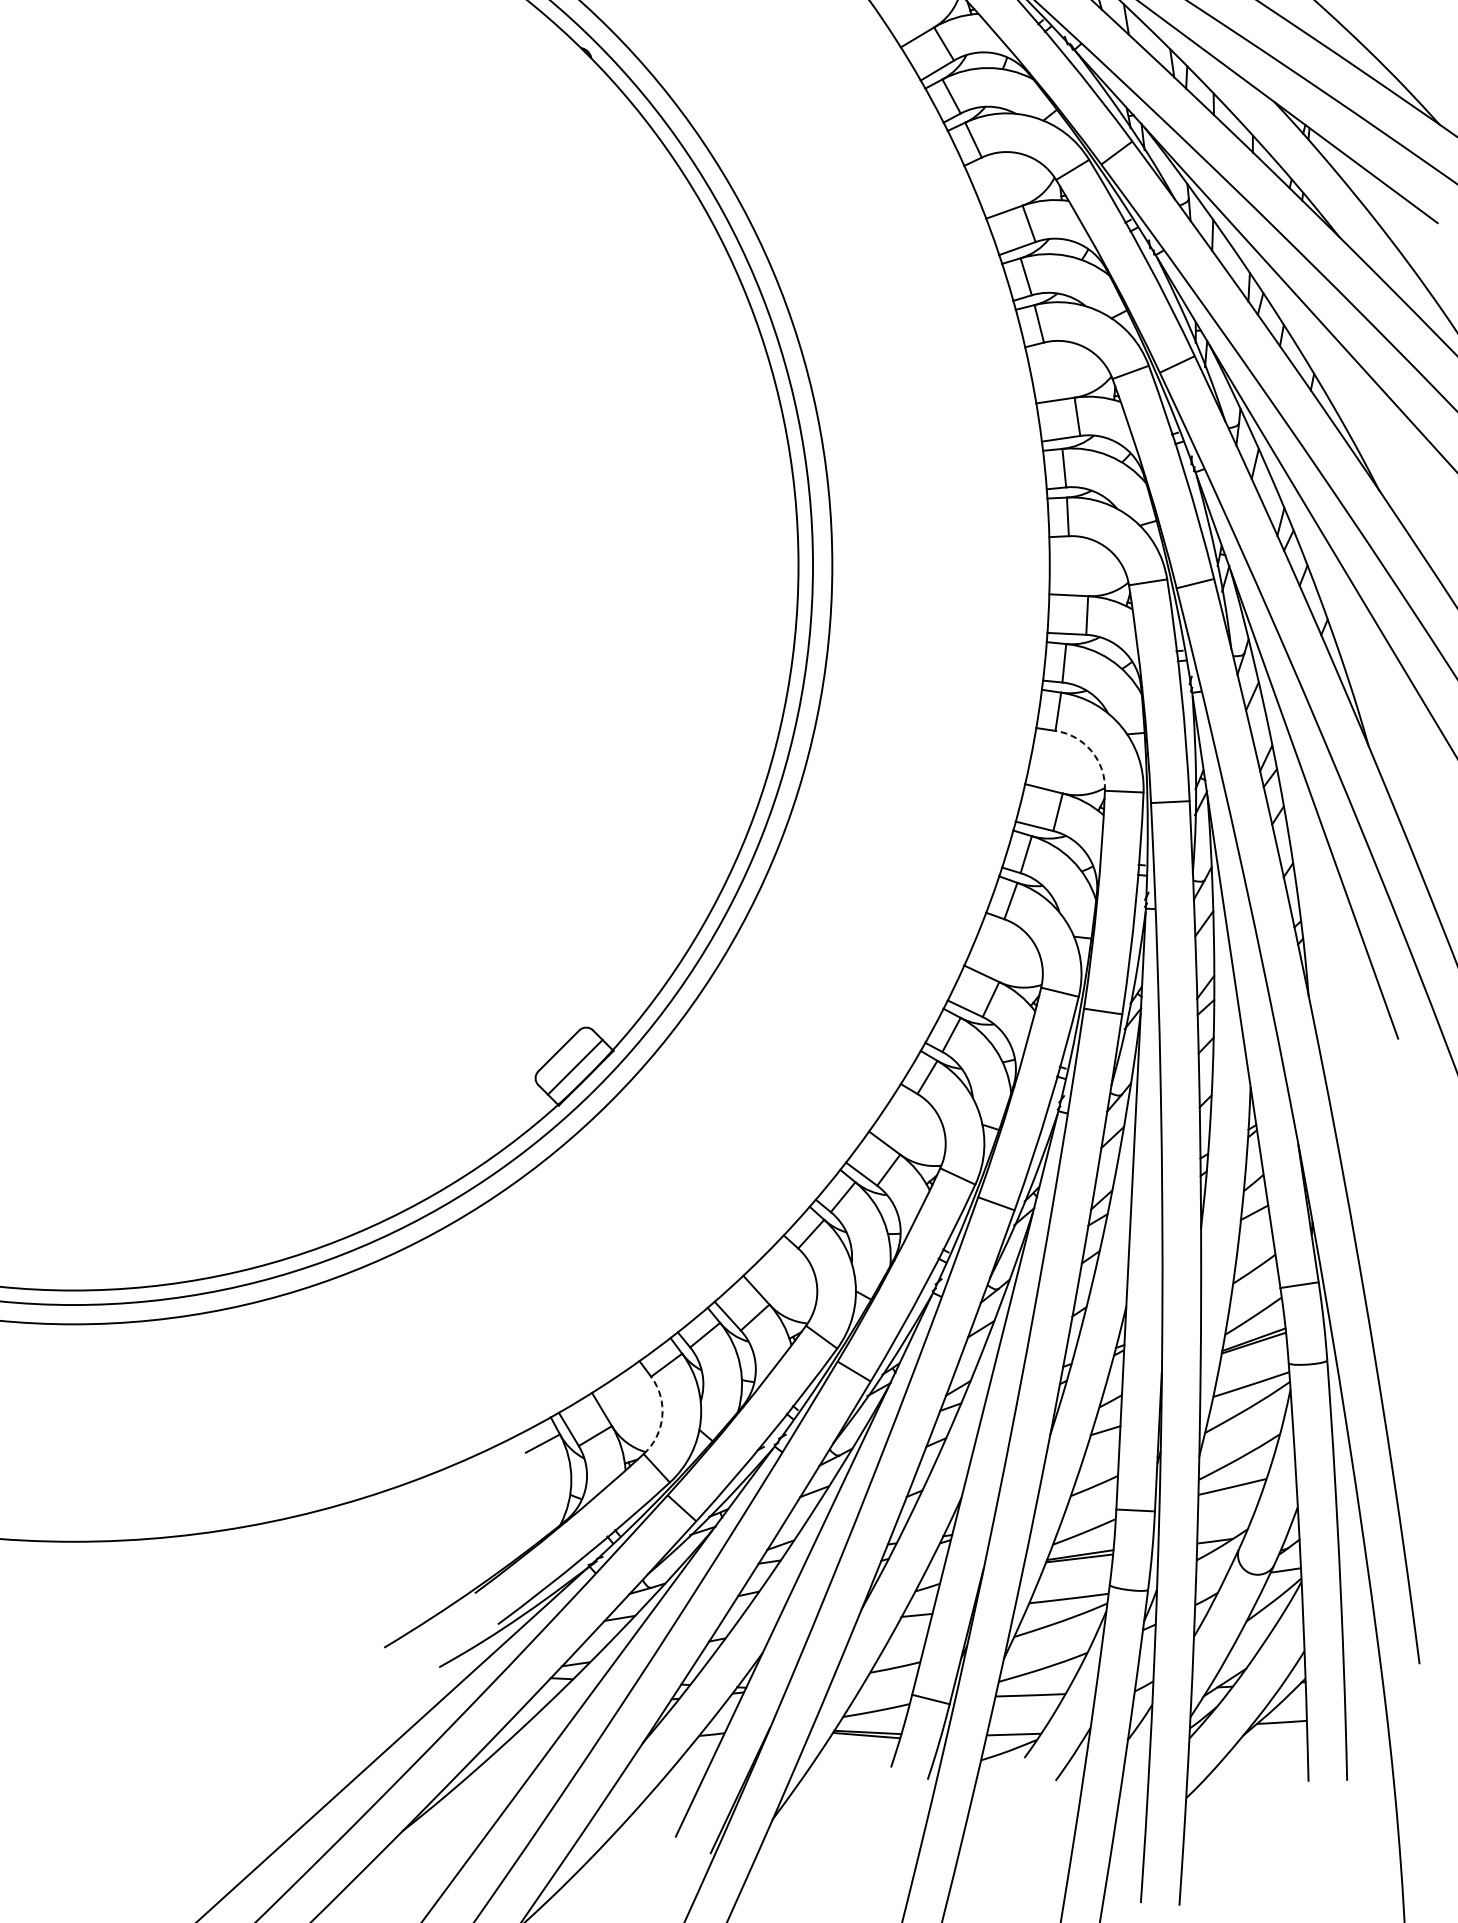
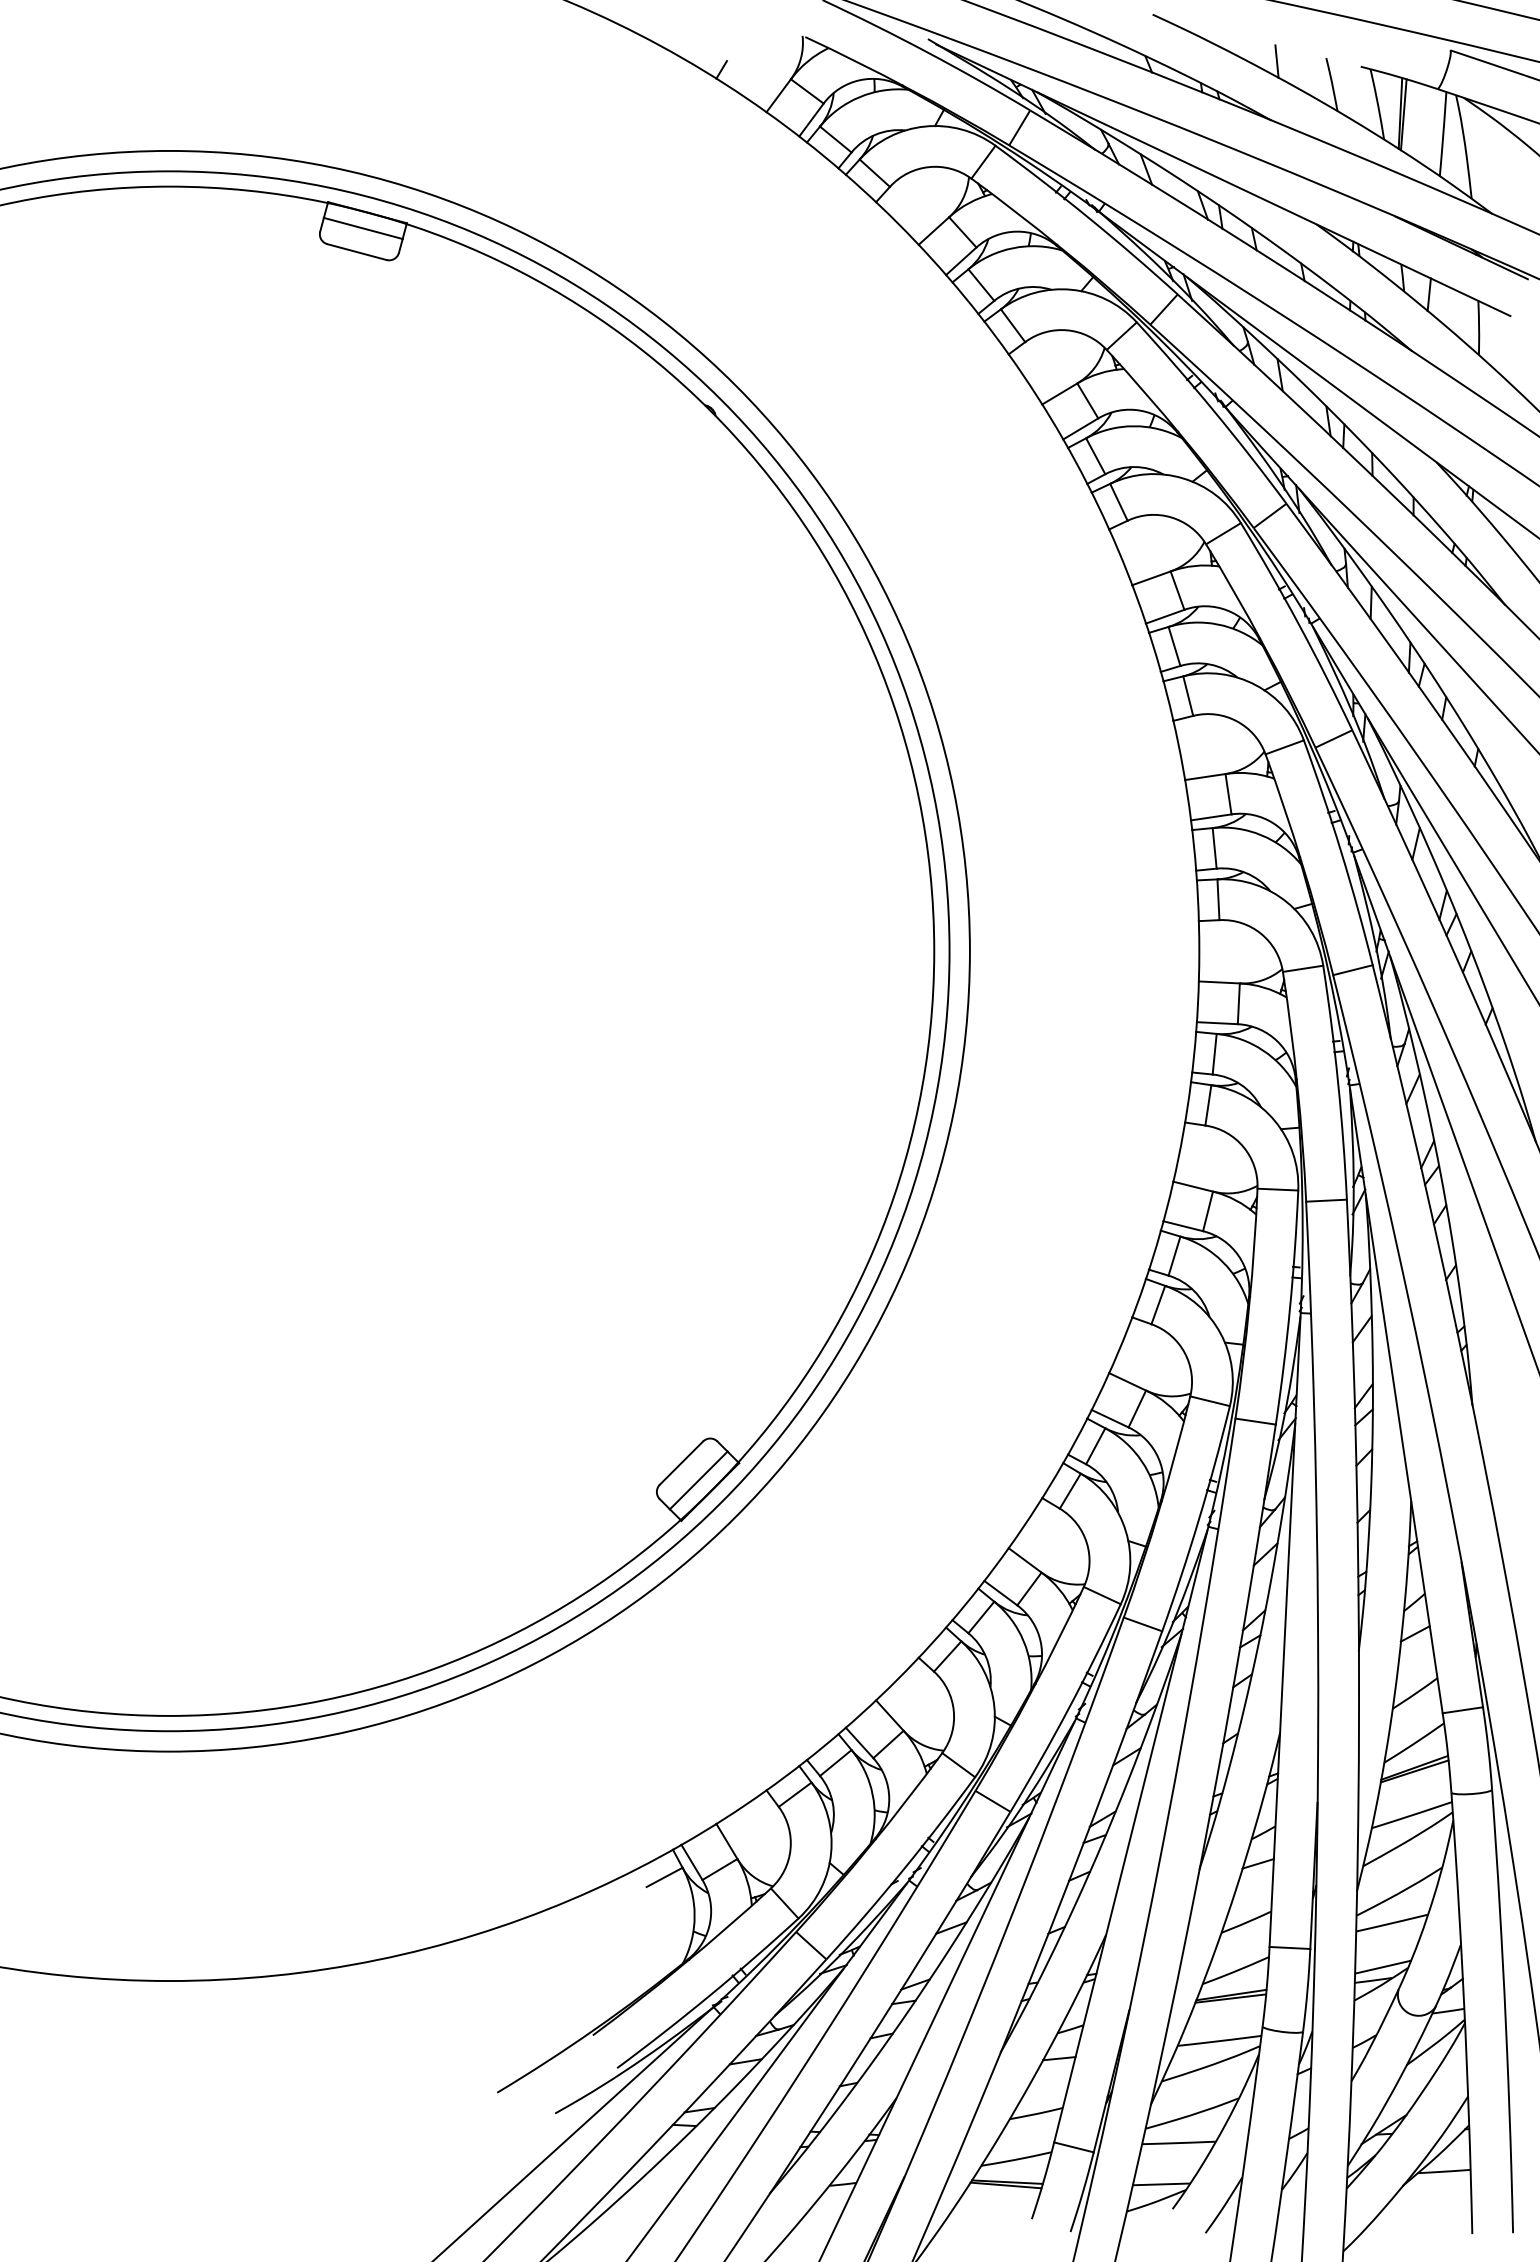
arc: (1091, 751) -> (1243, 1147), dashed -> solid
arc: (662, 1417) -> (790, 1849), dashed -> solid
line: (1223, 1528) -> (1382, 1966), added

